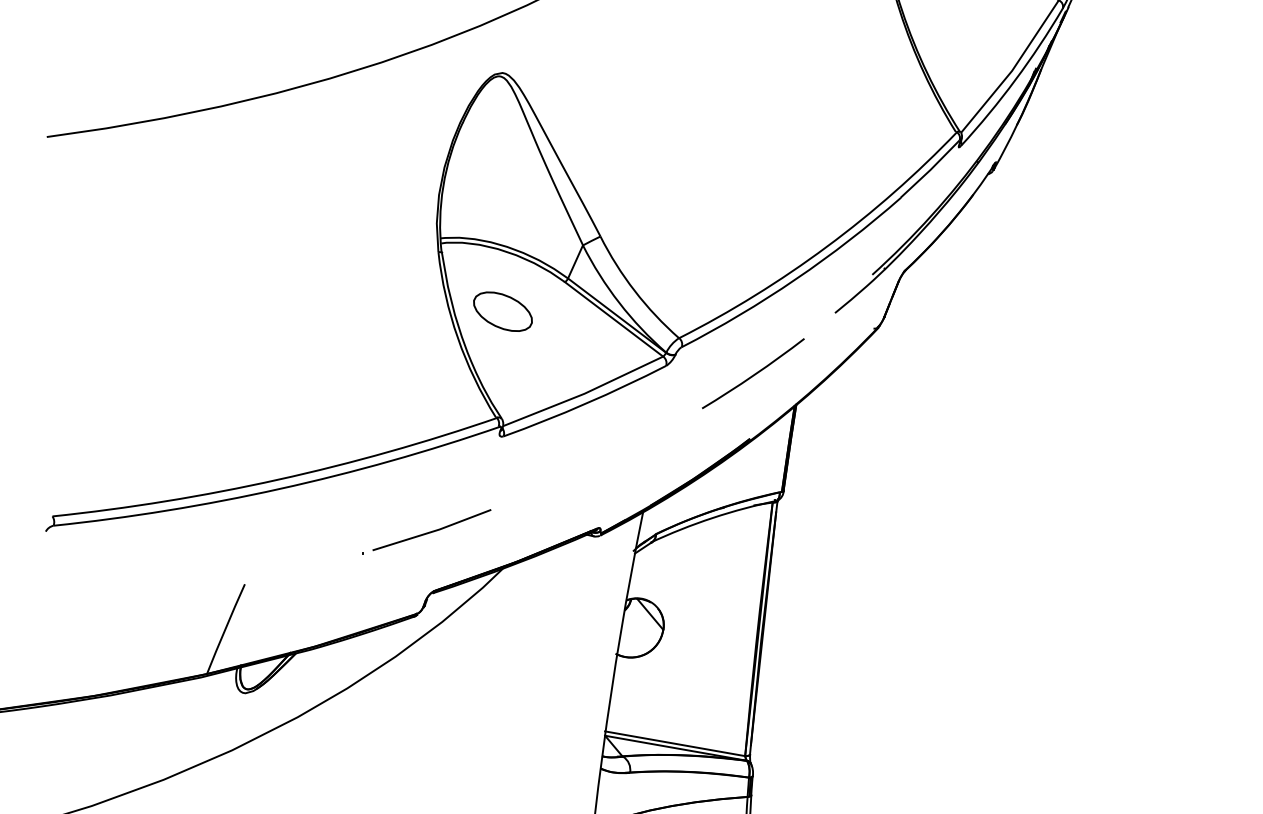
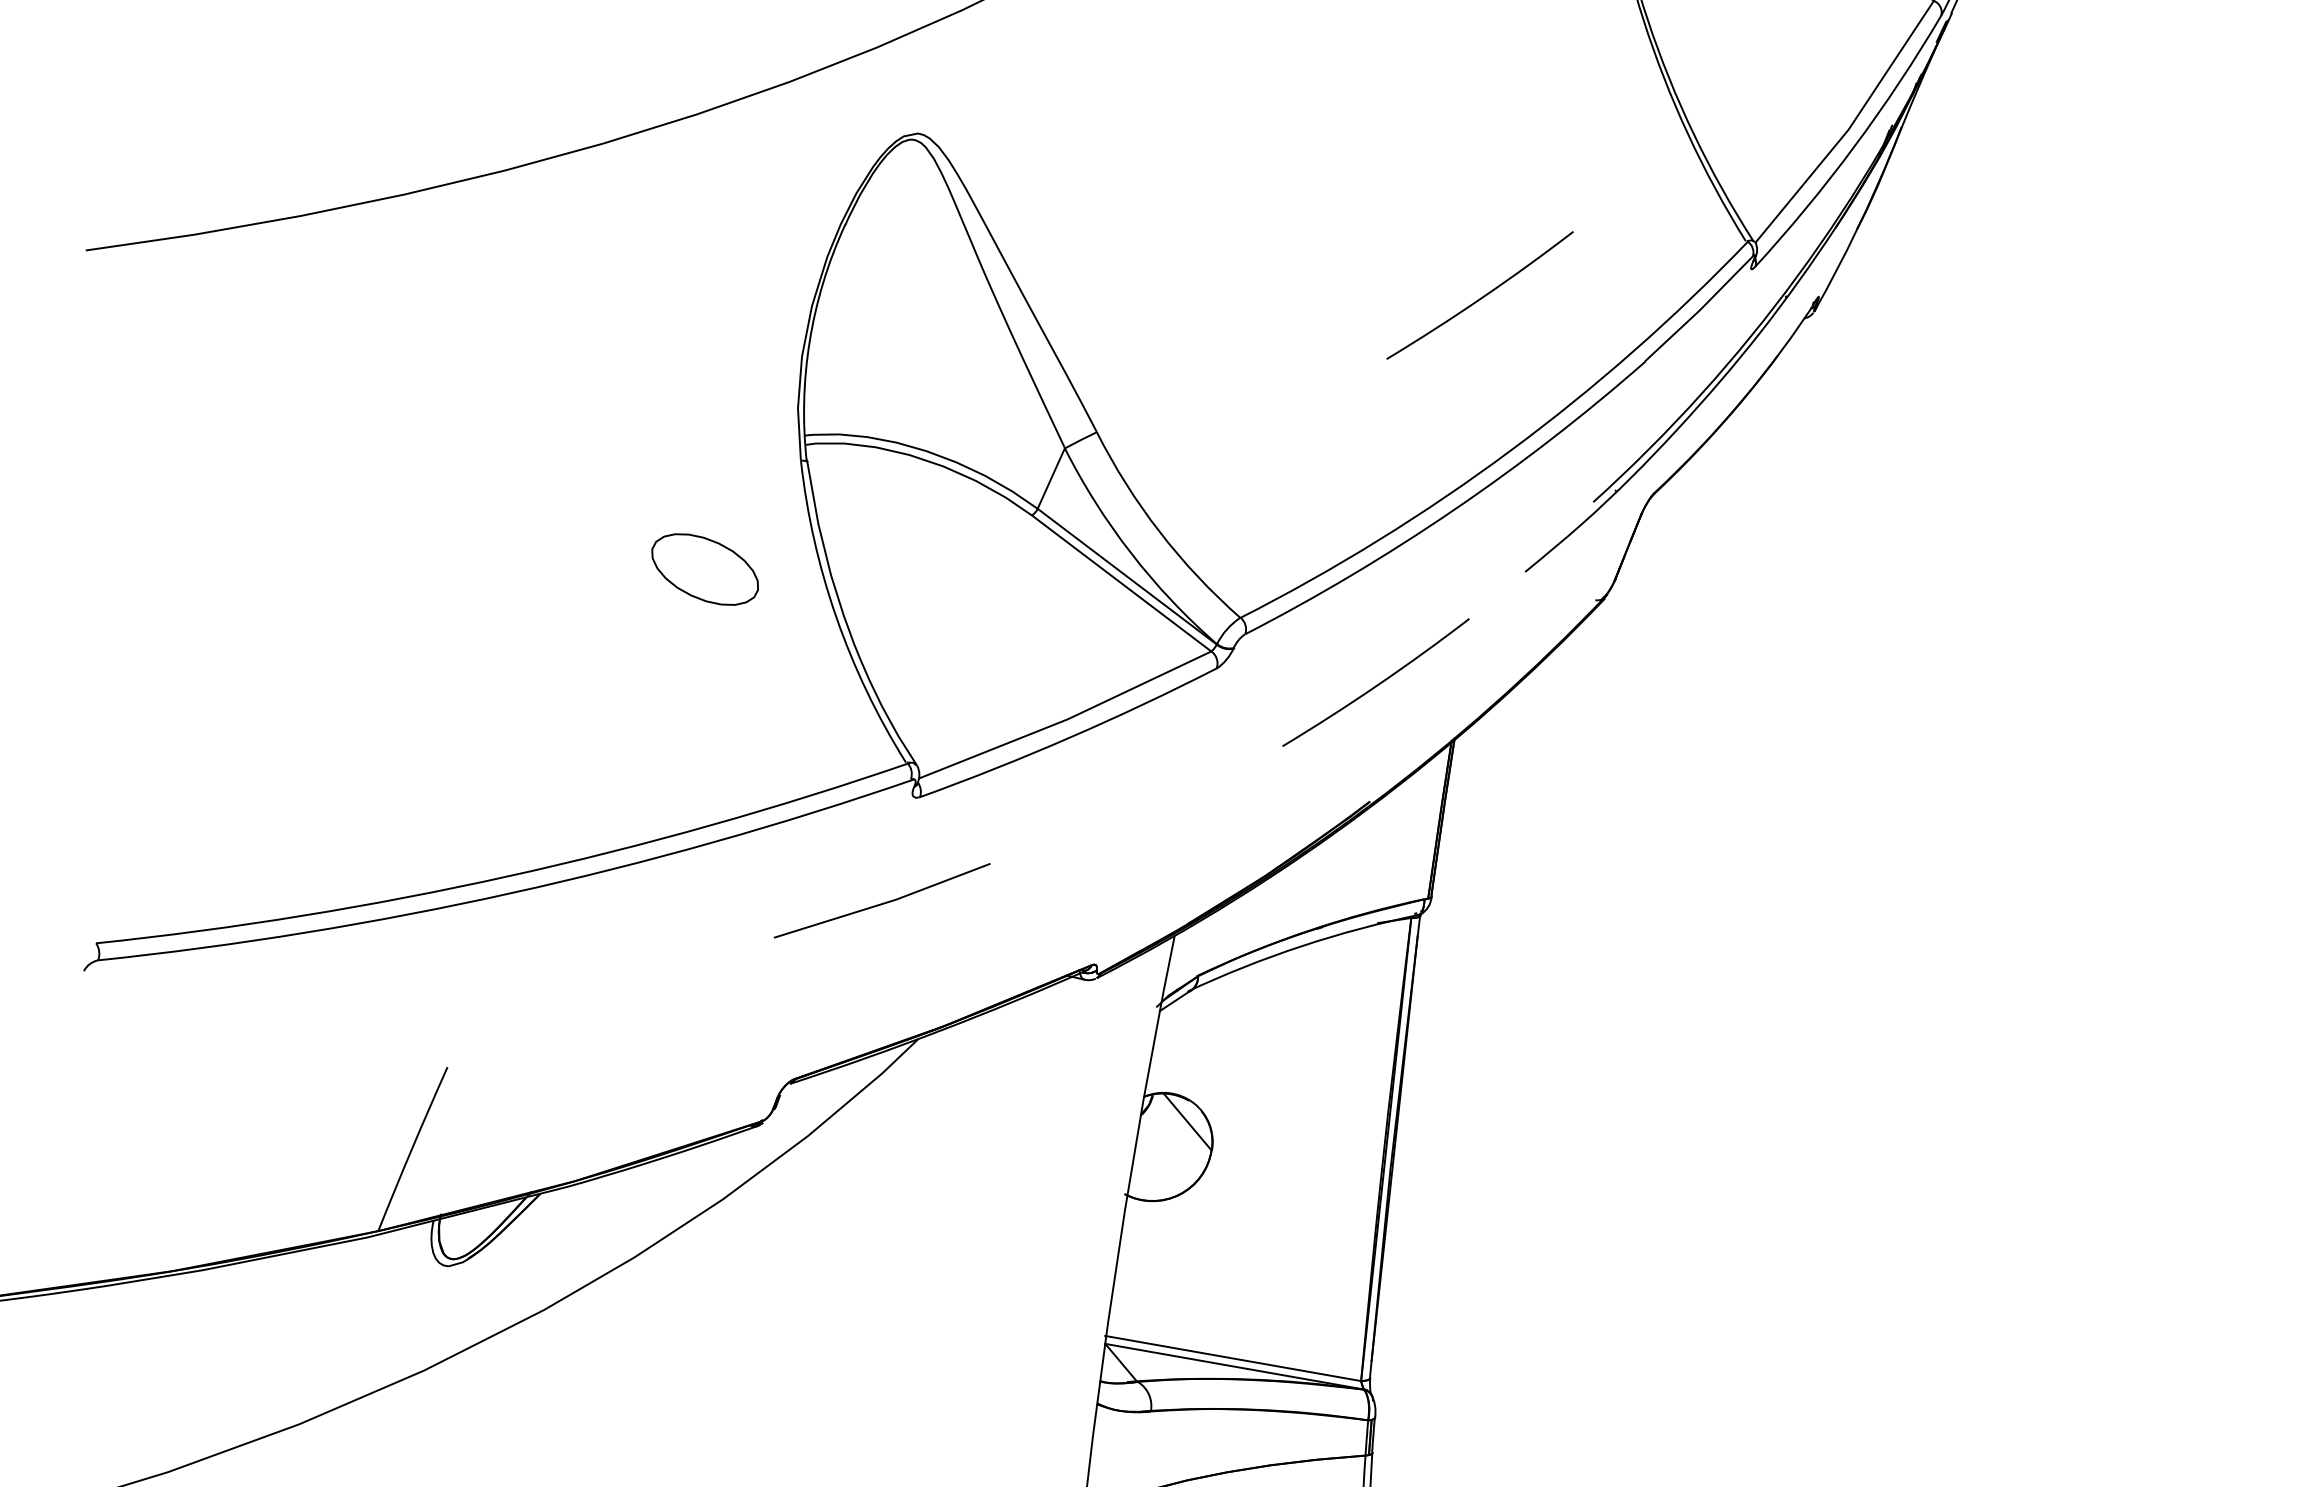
arc: (811, 161) -> (1482, 295), added
part: (502, 311) -> (704, 569), moved
line: (432, 530) -> (883, 901), moved

